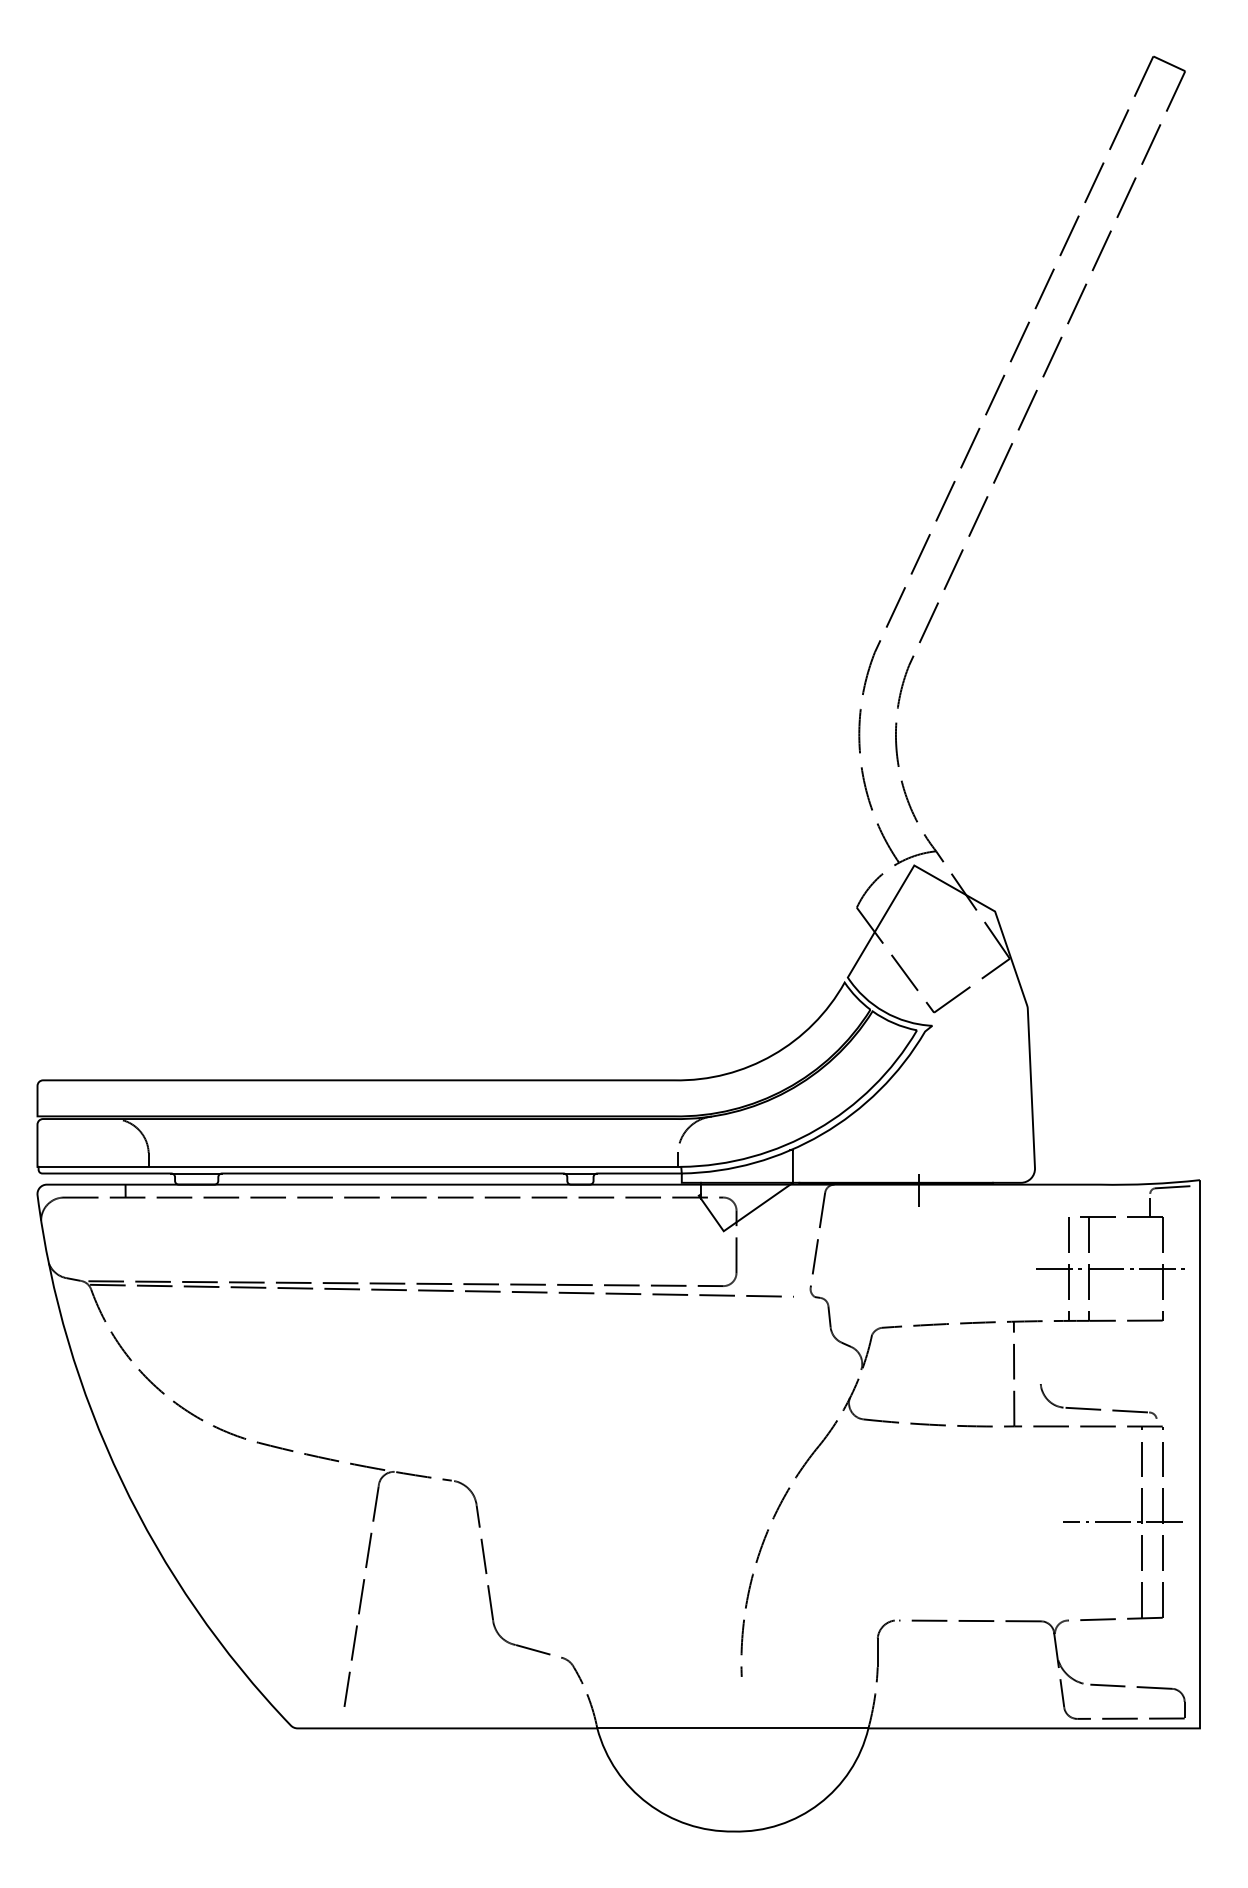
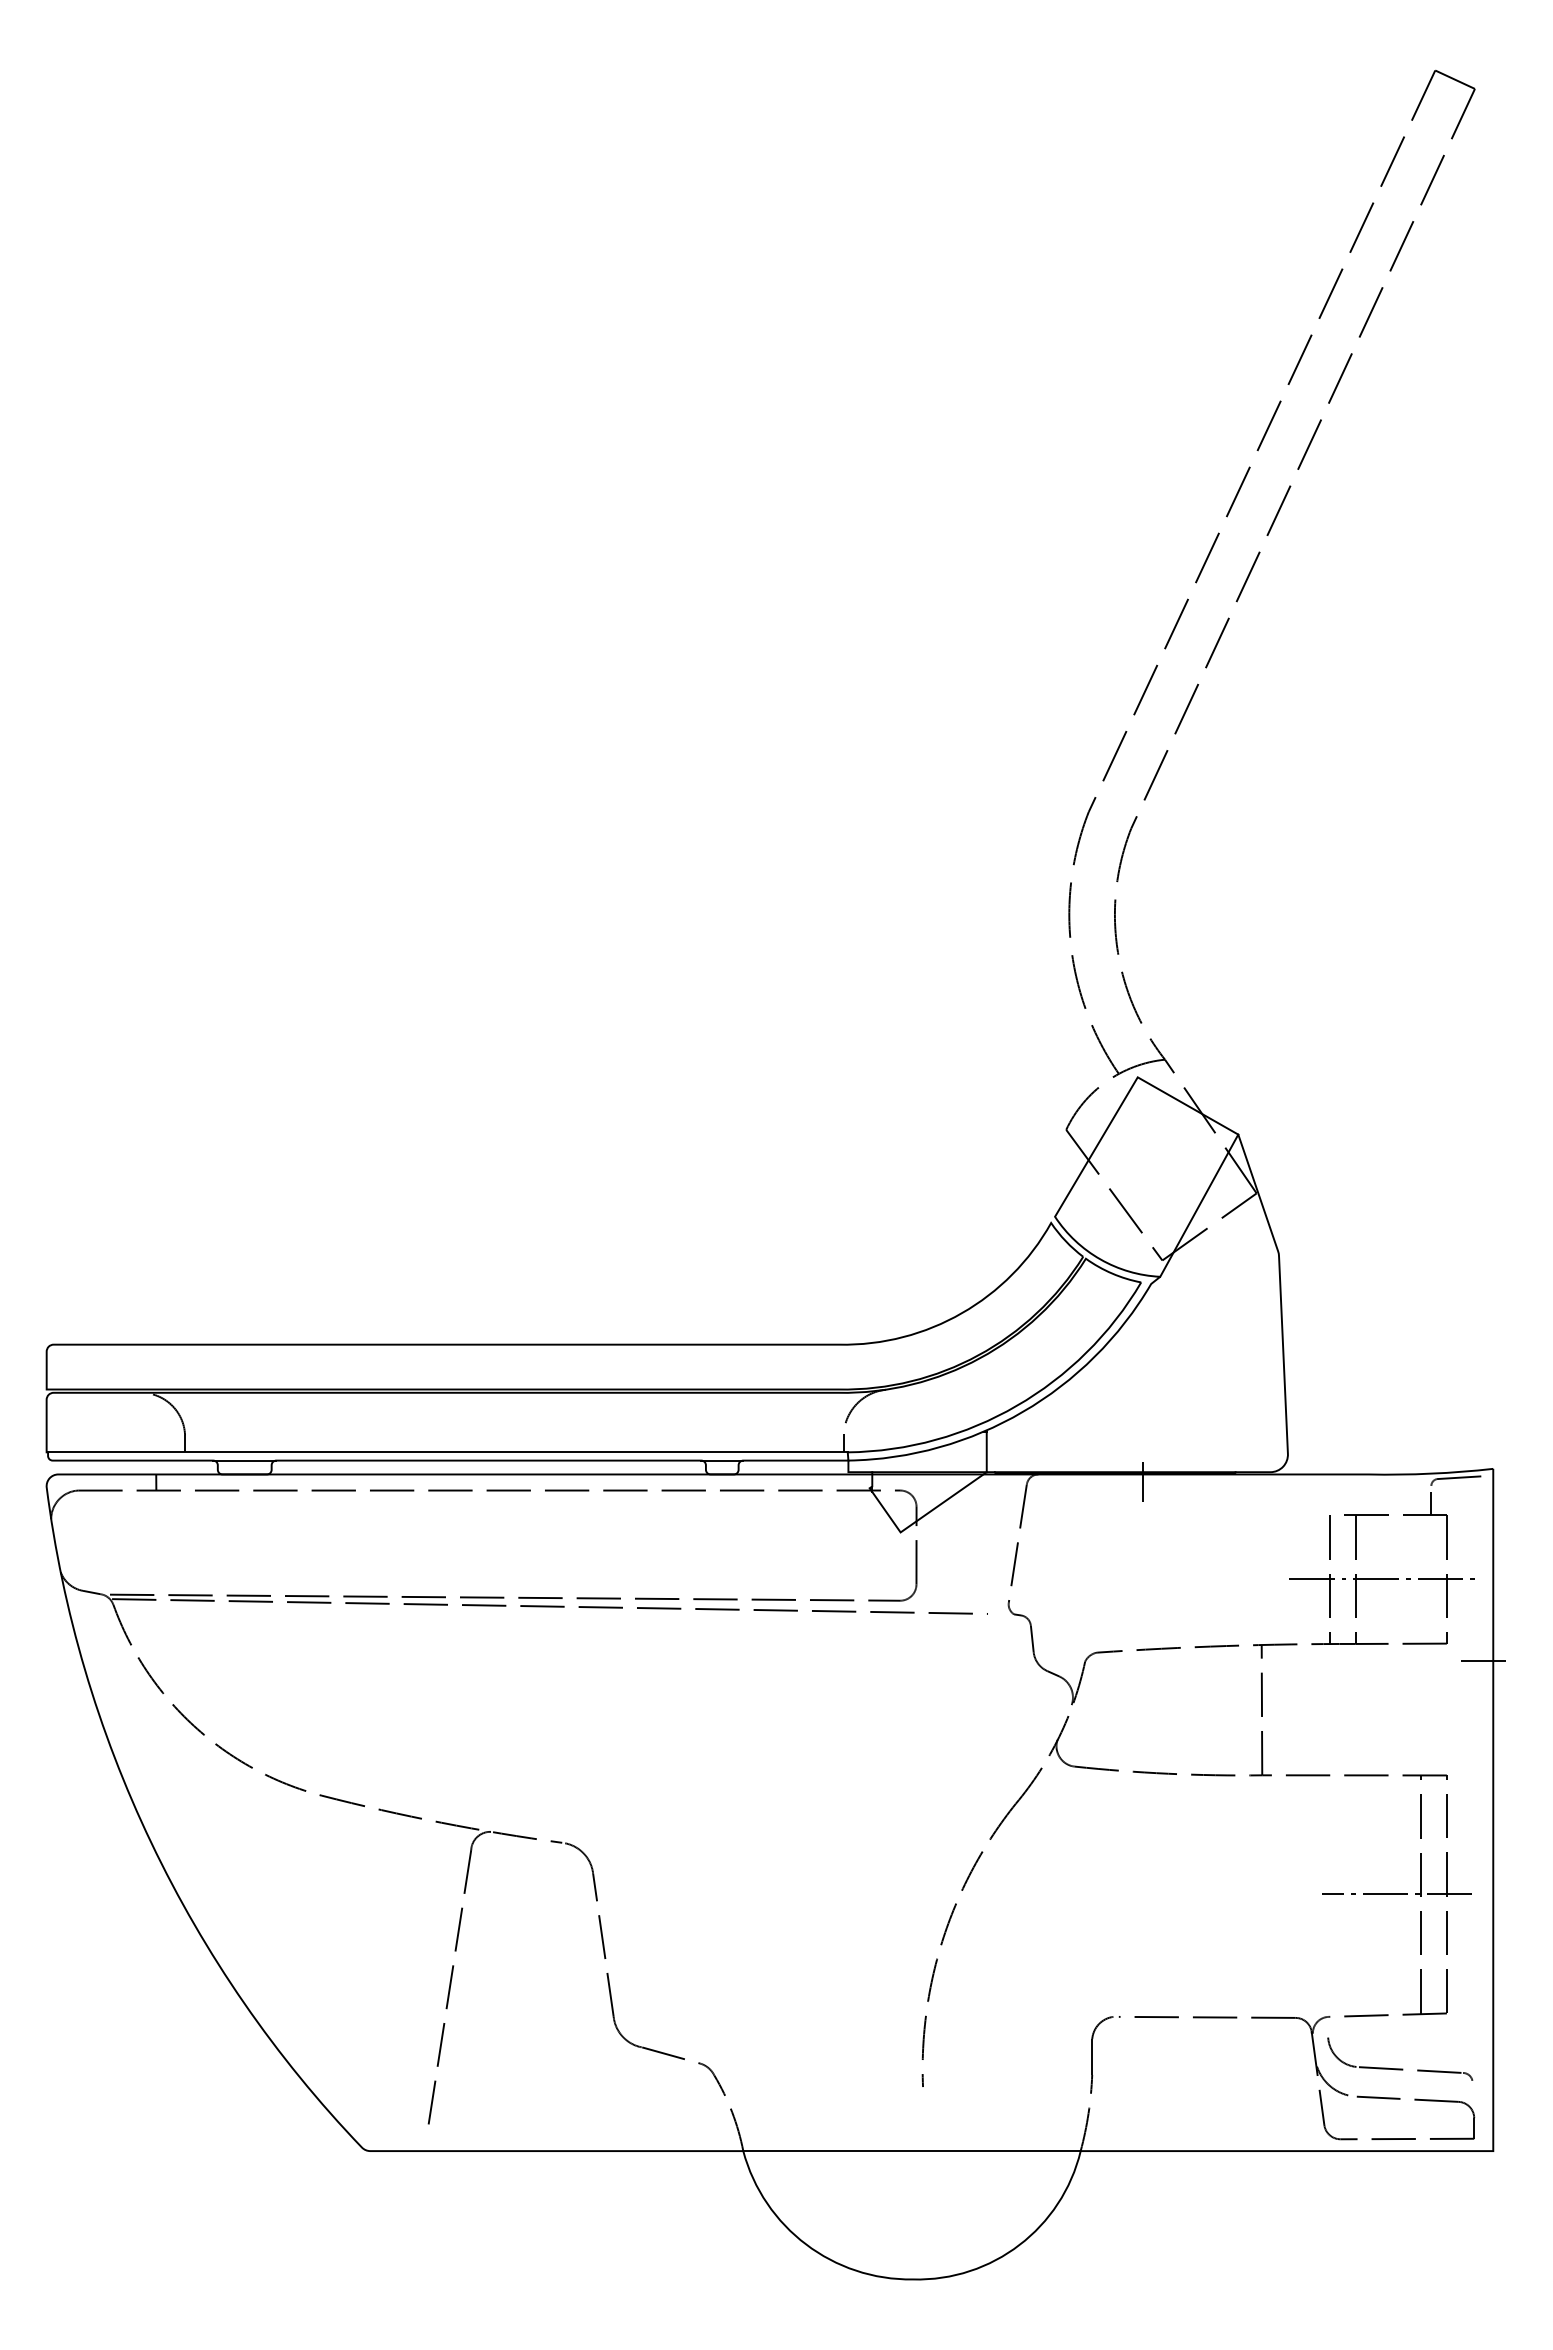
line: (963, 968) -> (1199, 1205), added
line: (1193, 1334) -> (1485, 1661), added
part: (1098, 1408) -> (1400, 2068), moved

